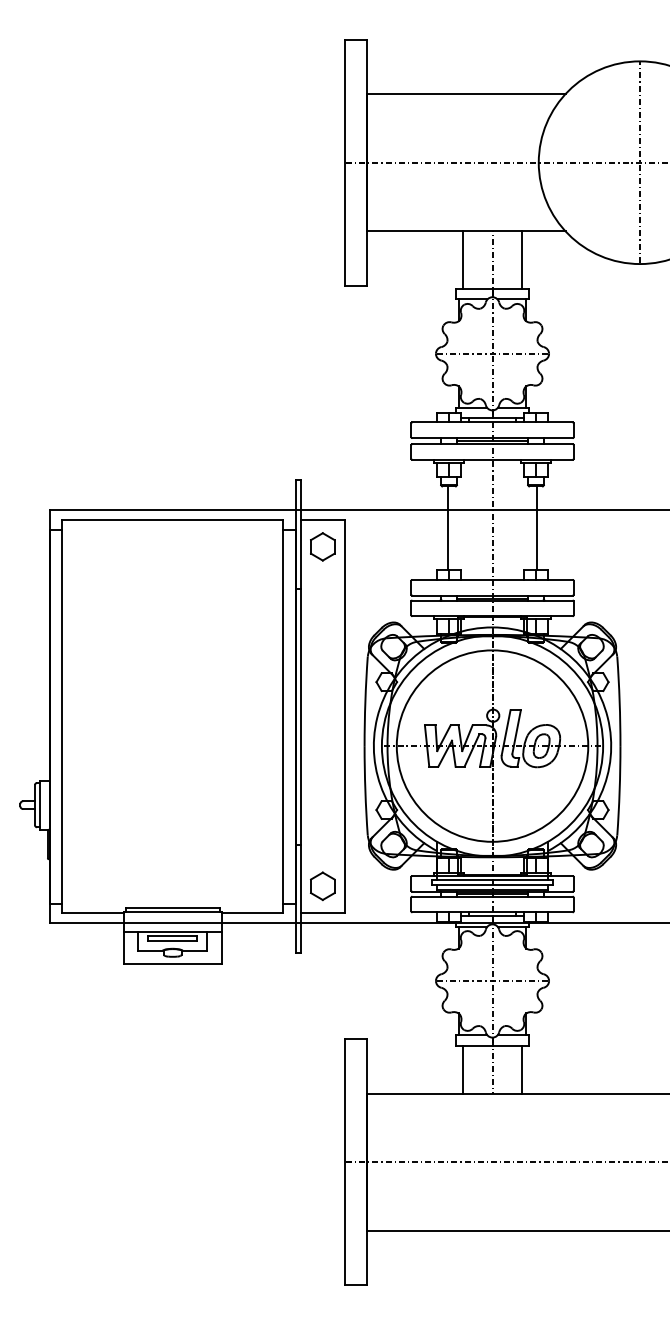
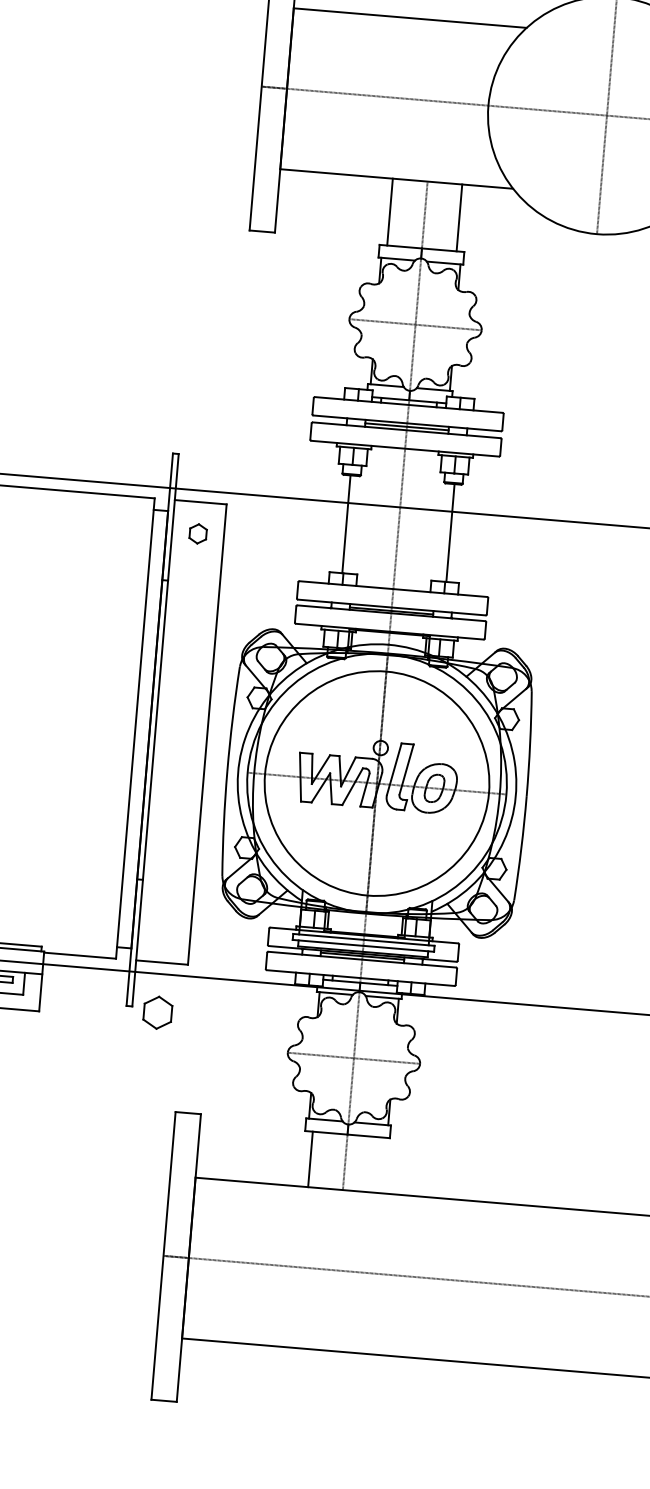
part: (322, 546) -> (197, 533), size x0.6
part: (322, 886) -> (157, 1012), moved
line: (522, 1069) -> (380, 1164), removed

